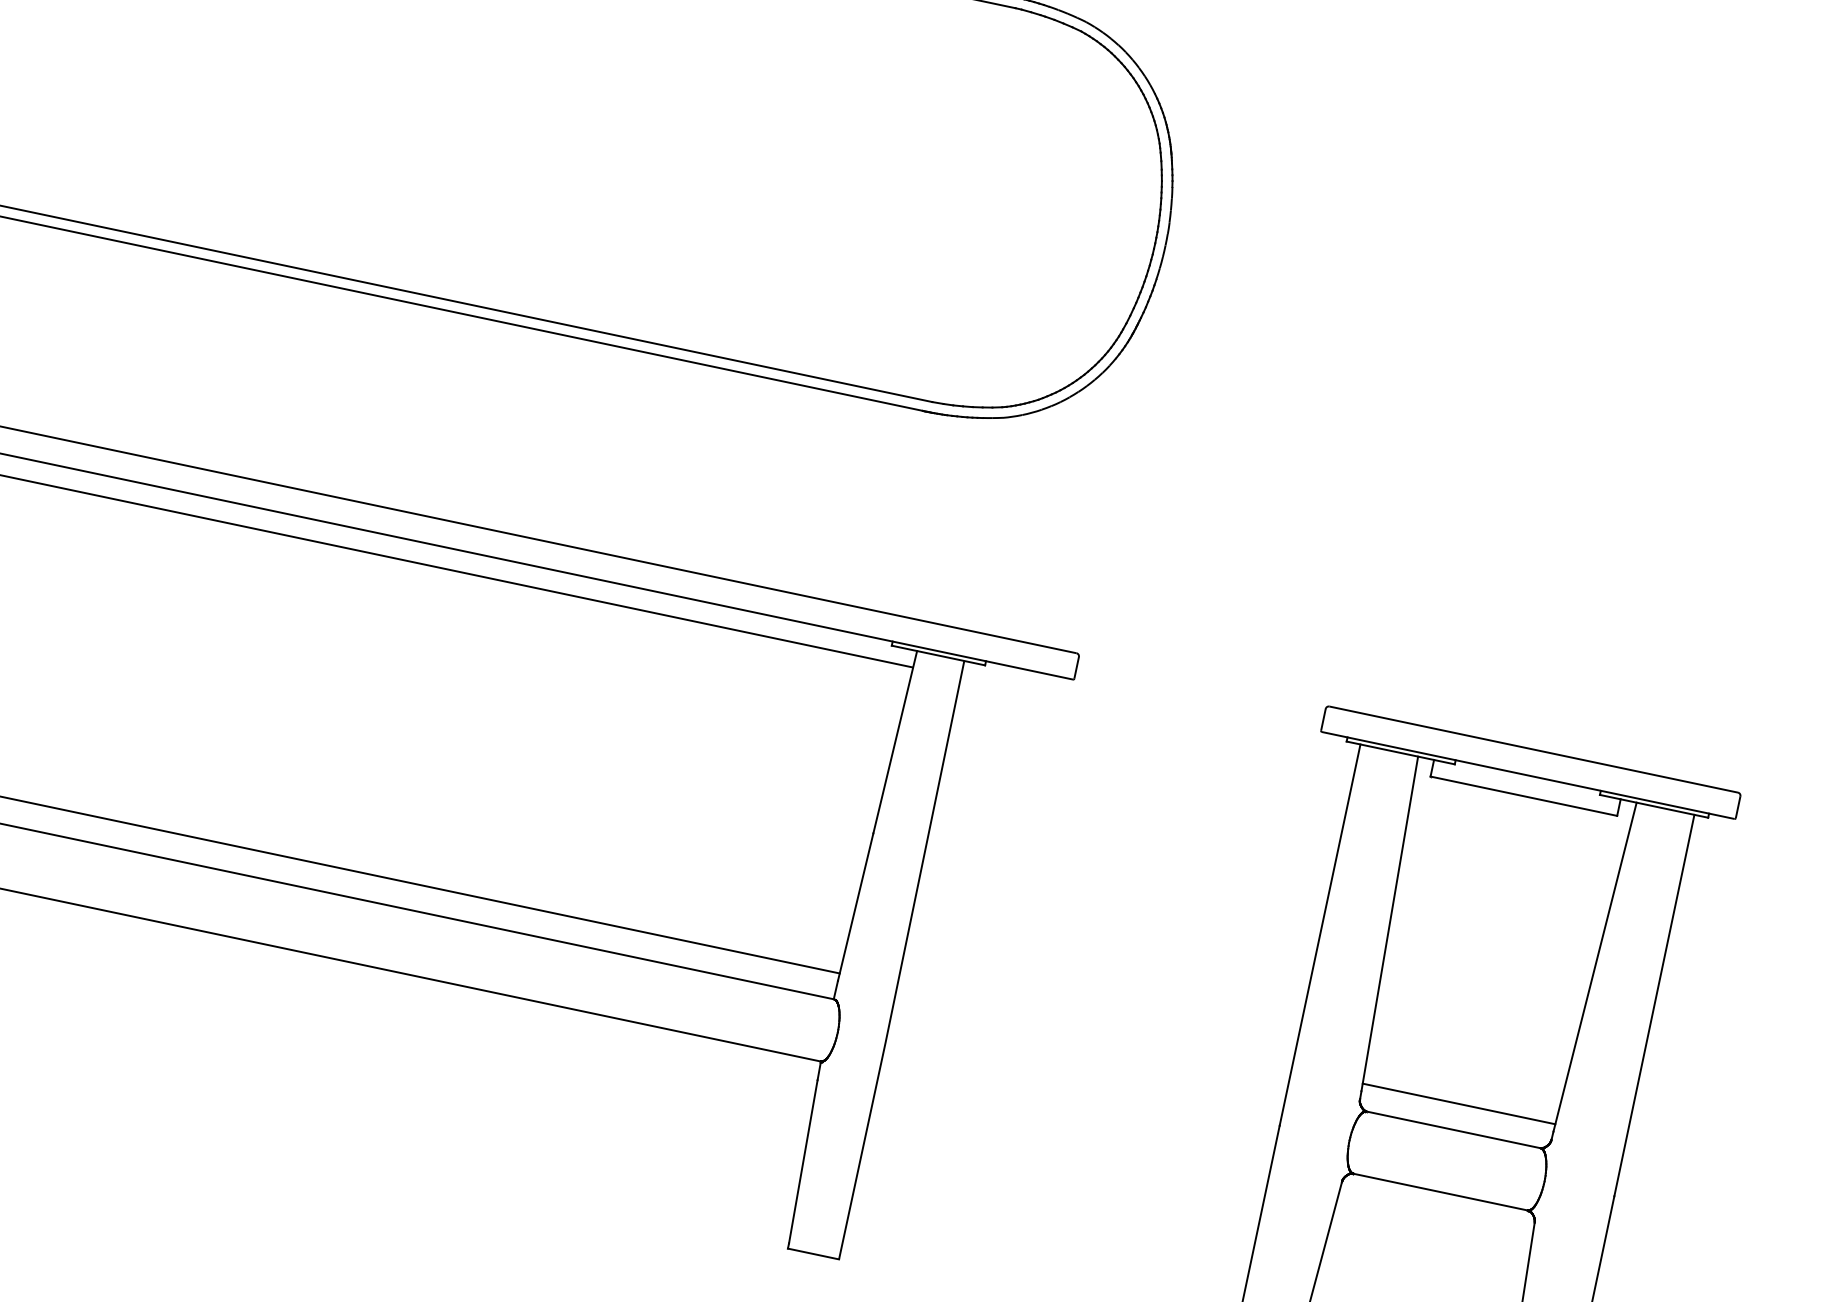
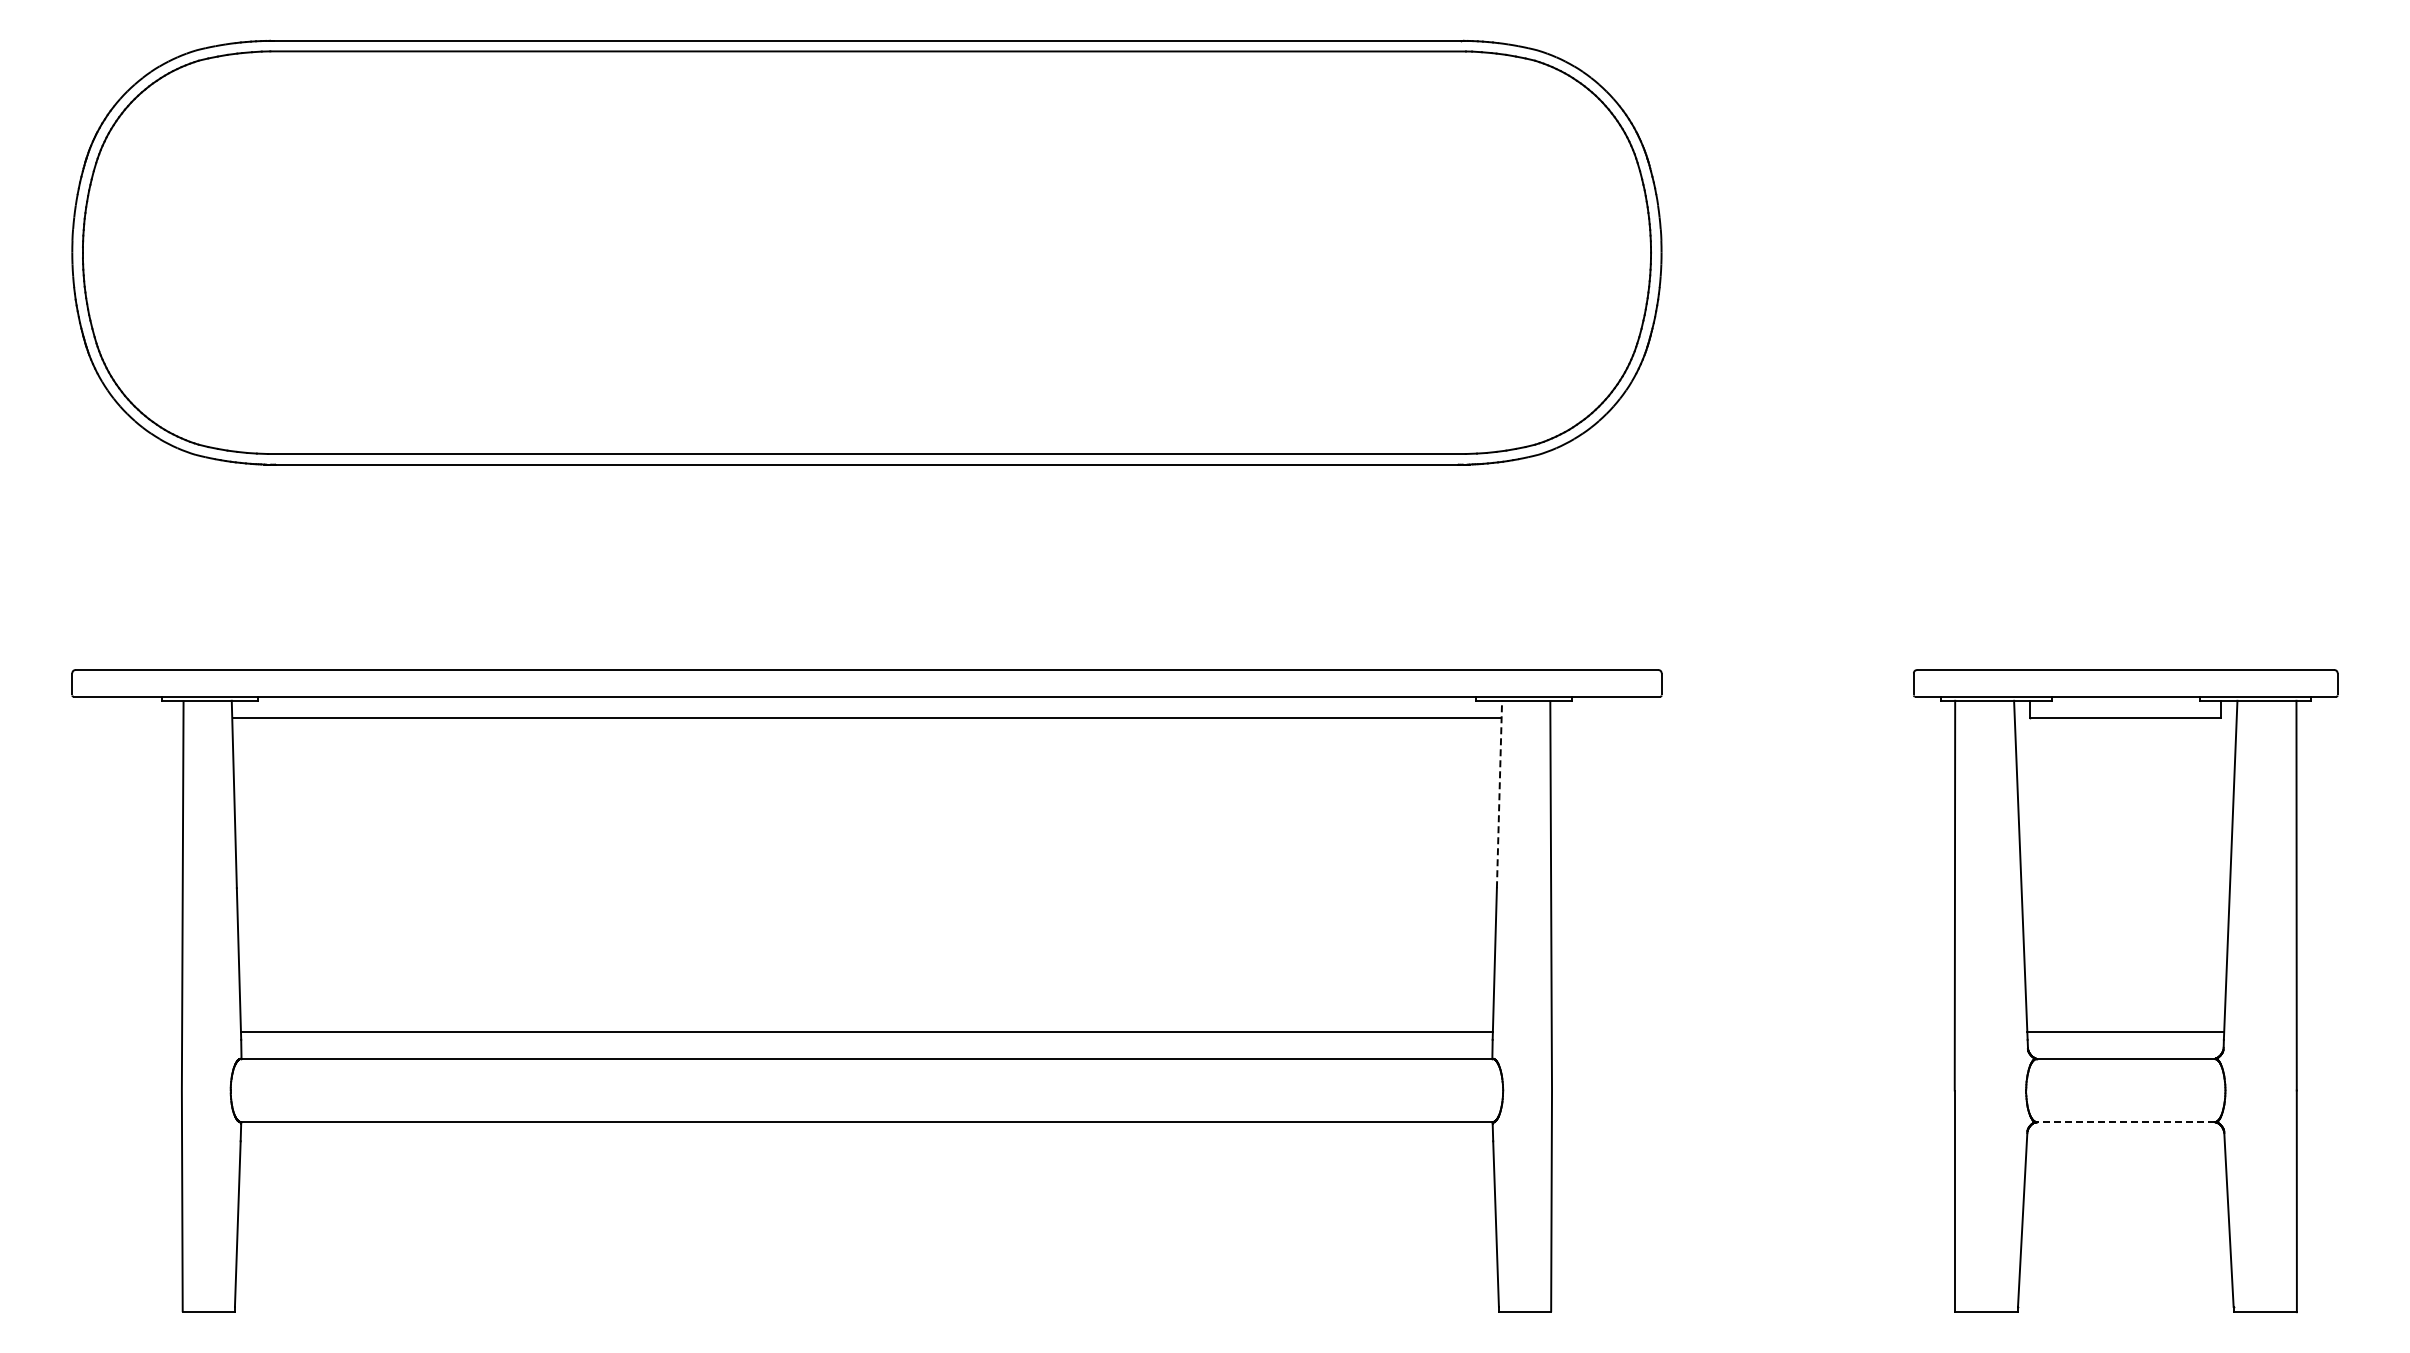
line: (895, 742) -> (1499, 794), solid -> dashed
line: (1440, 1192) -> (2125, 1122), solid -> dashed

